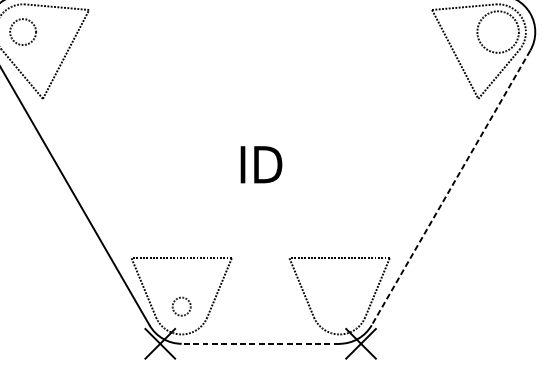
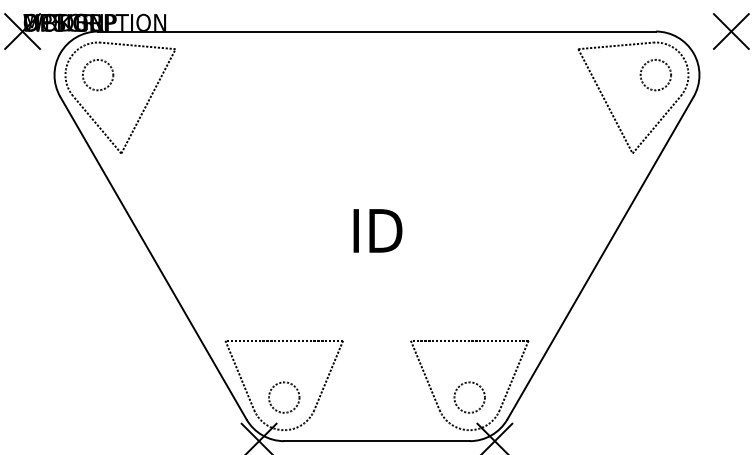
circle: (497, 31) -> (655, 74), size x0.62
line: (450, 188) -> (600, 258), dashed -> solid
circle: (181, 306) -> (284, 397), size x1.43
circle: (339, 306) -> (469, 397), added
line: (260, 344) -> (376, 441), dashed -> solid

